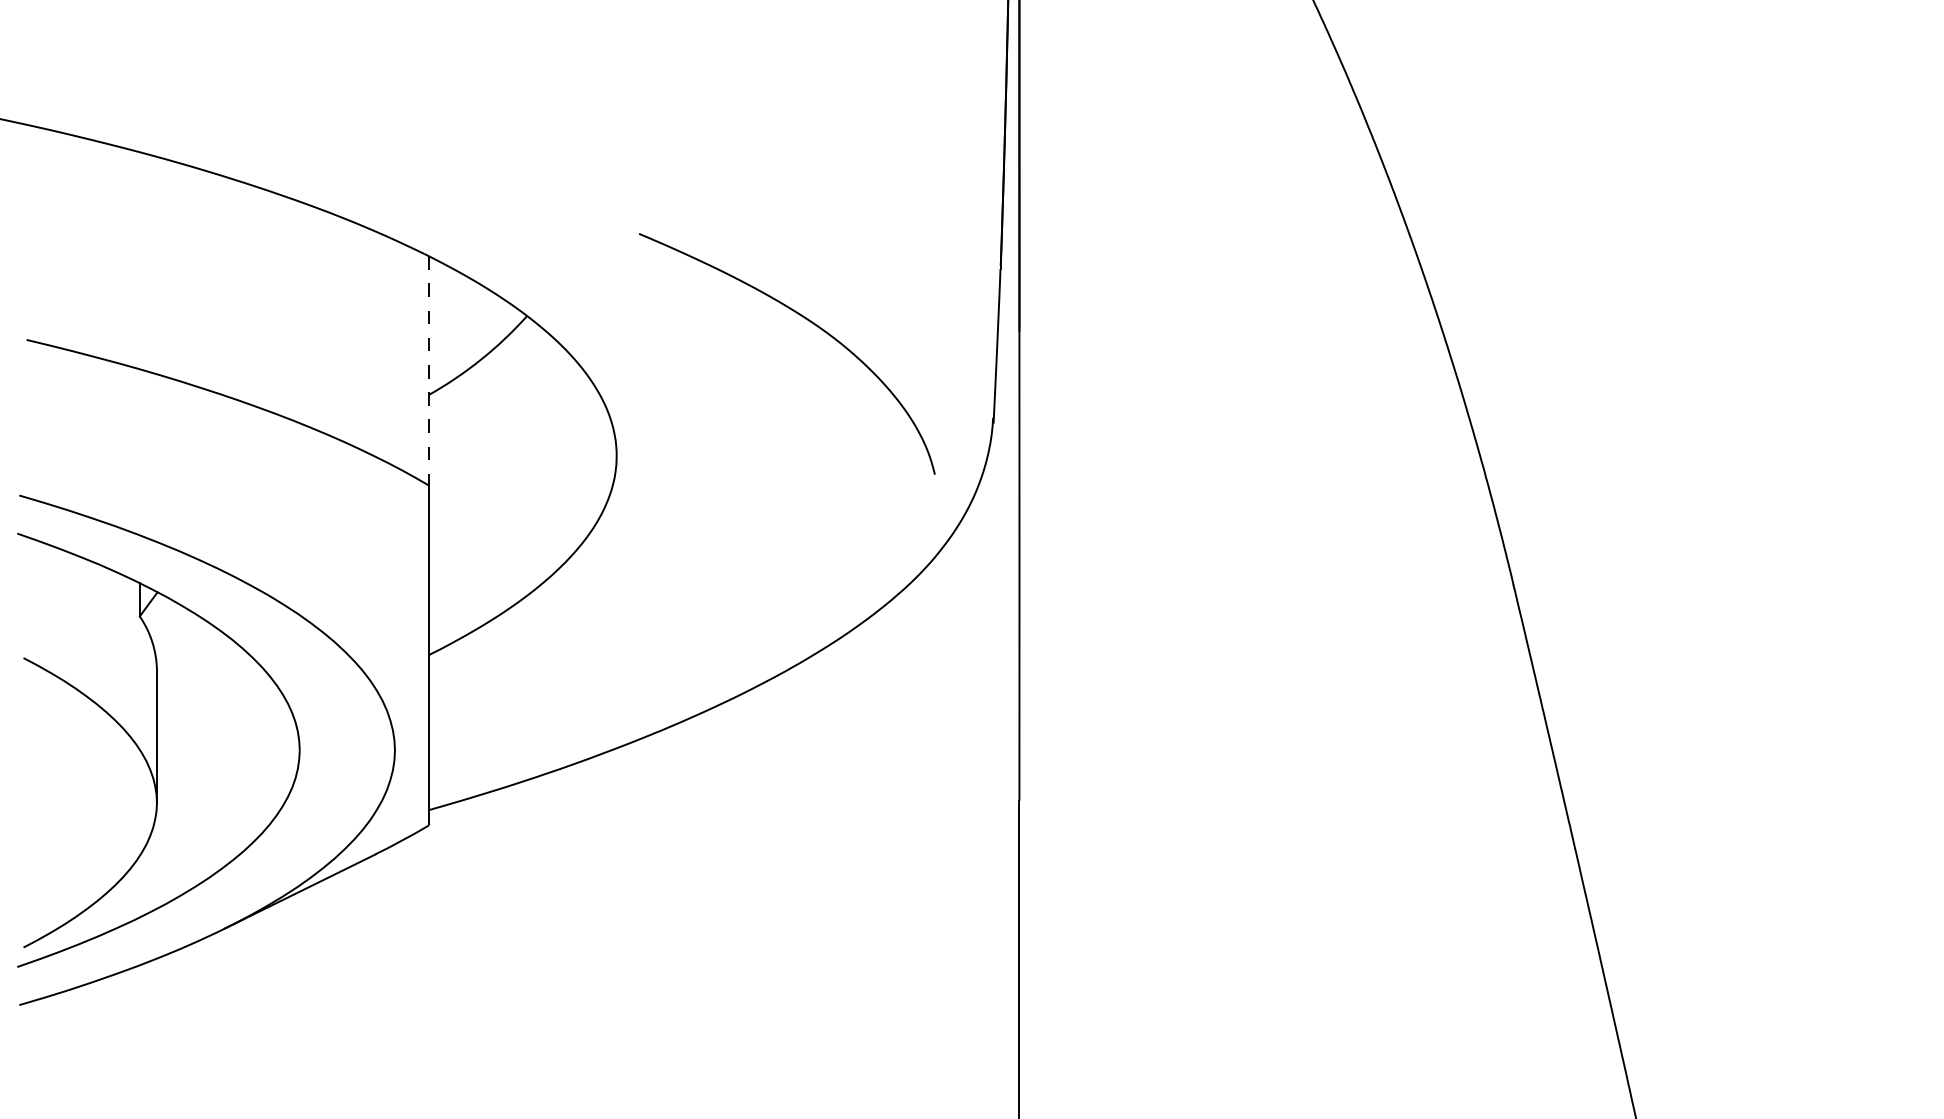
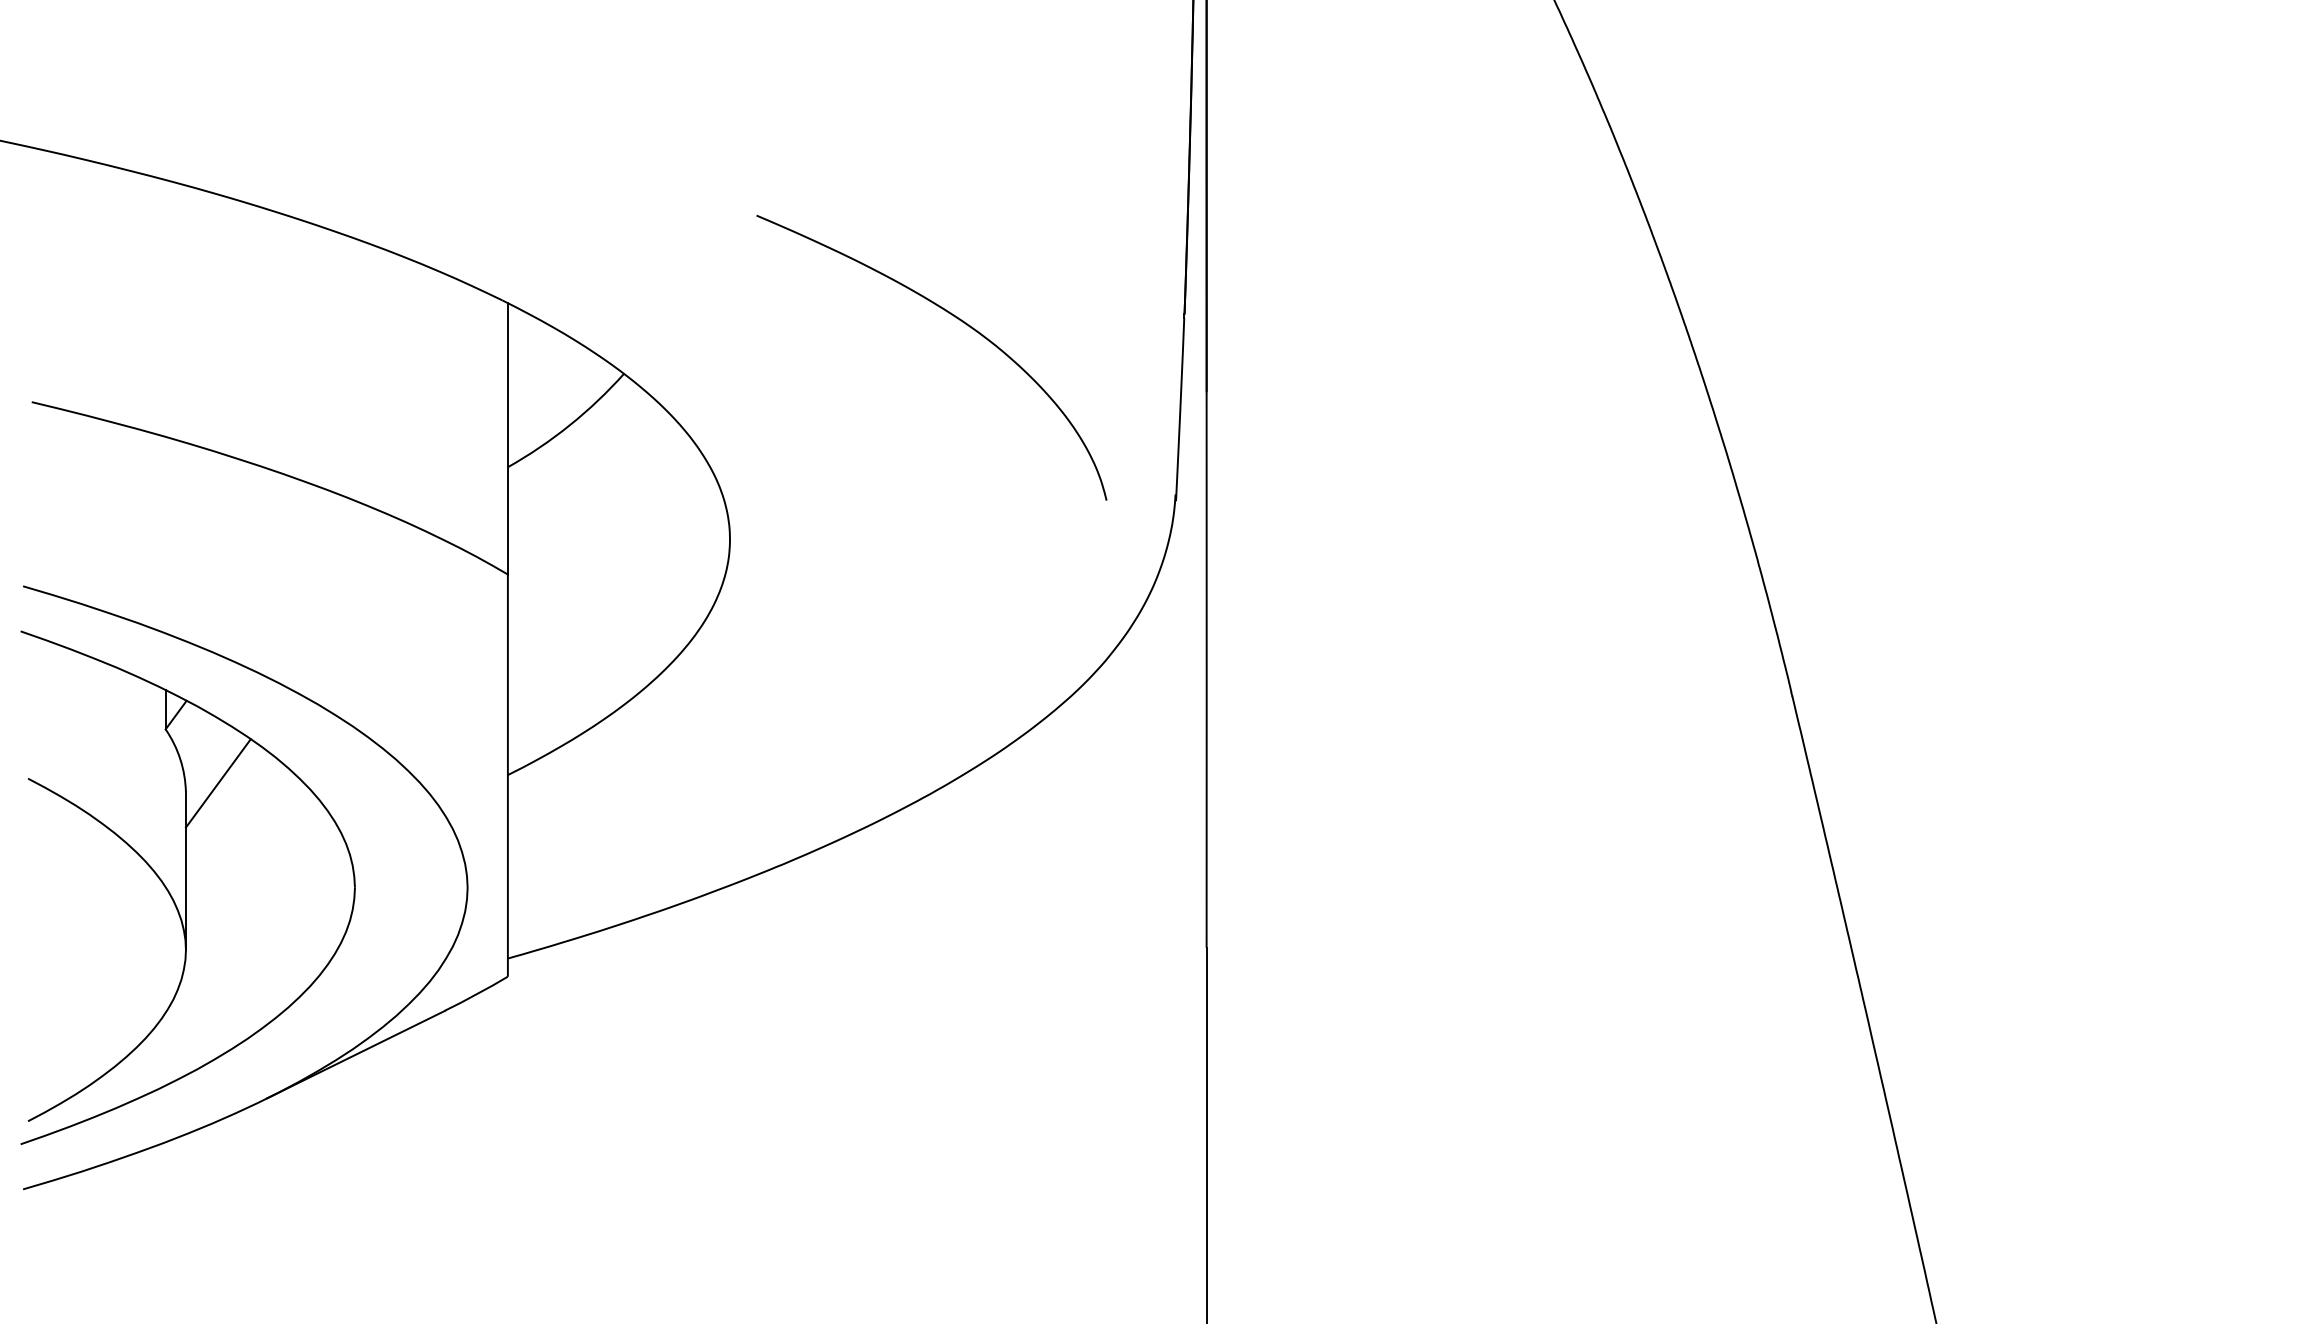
curve: (808, 321) -> (957, 319), moved
line: (428, 370) -> (507, 438), dashed -> solid
line: (183, 662) -> (217, 783), added

